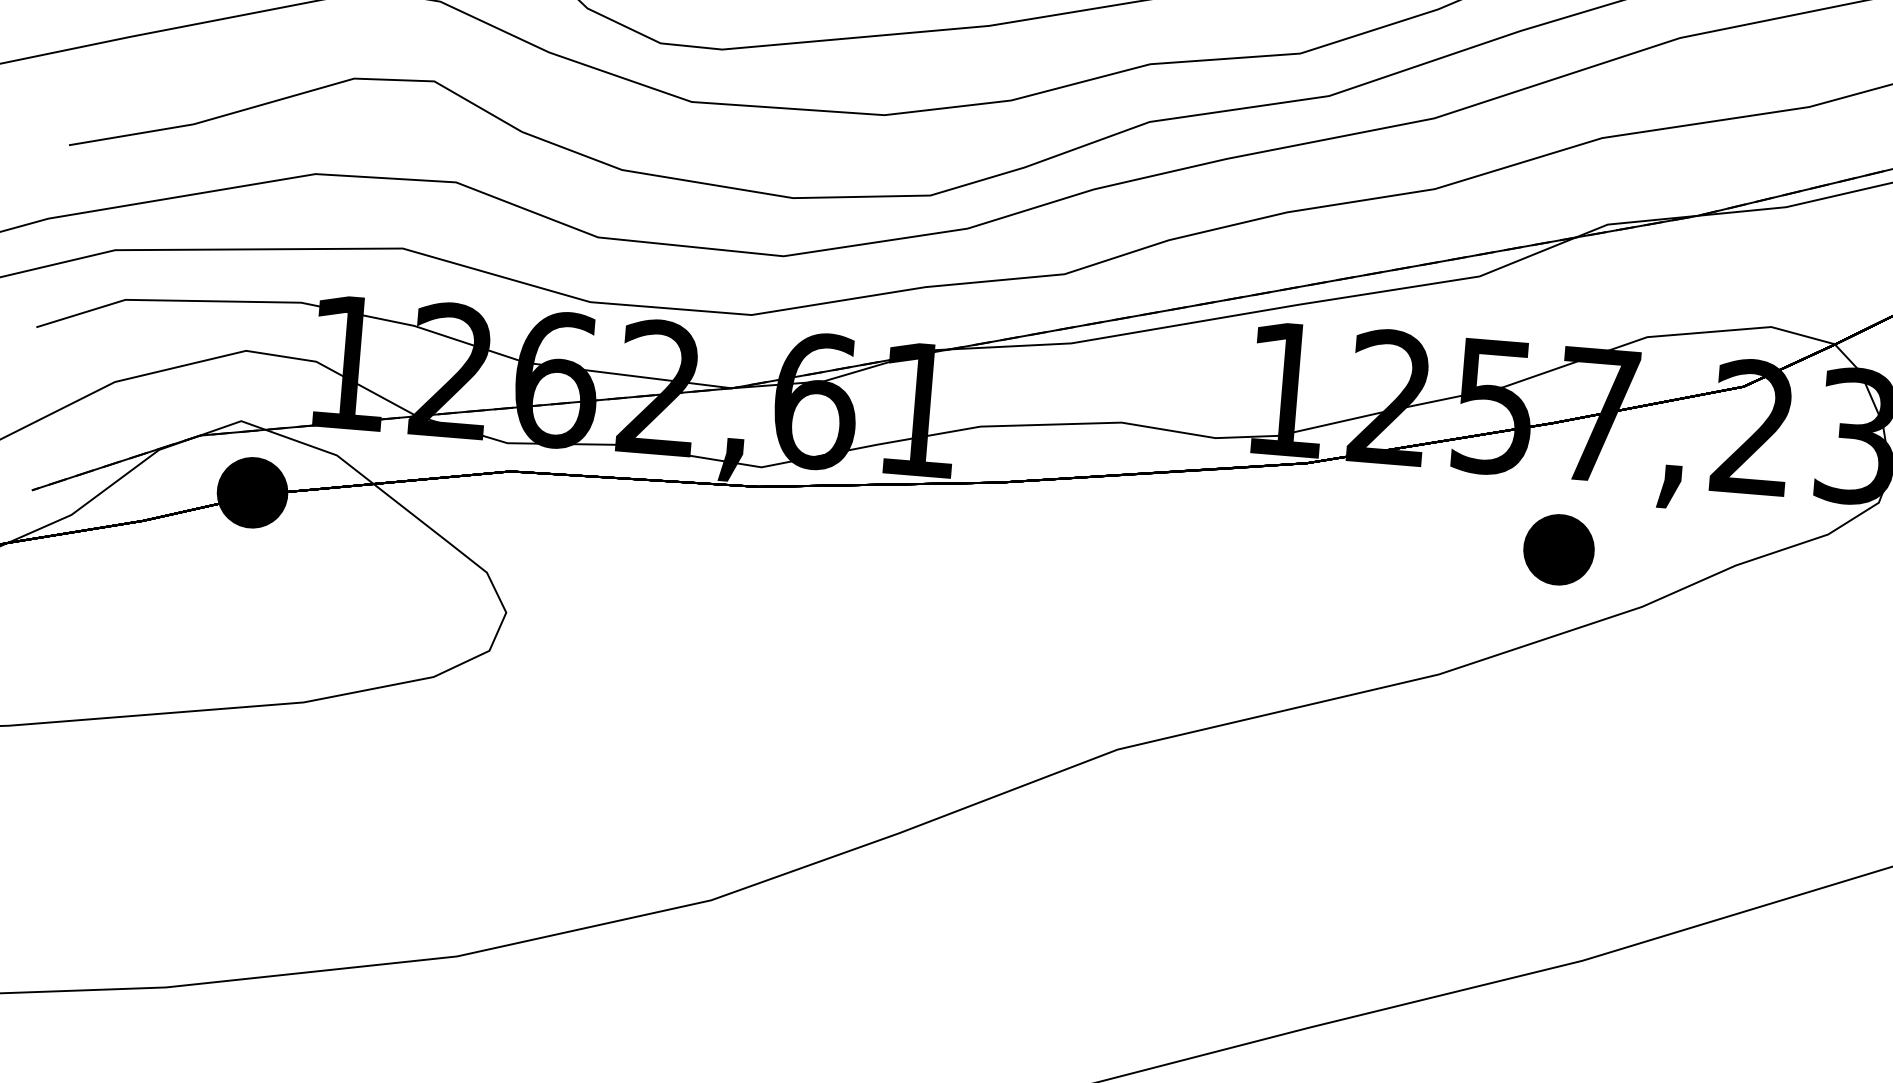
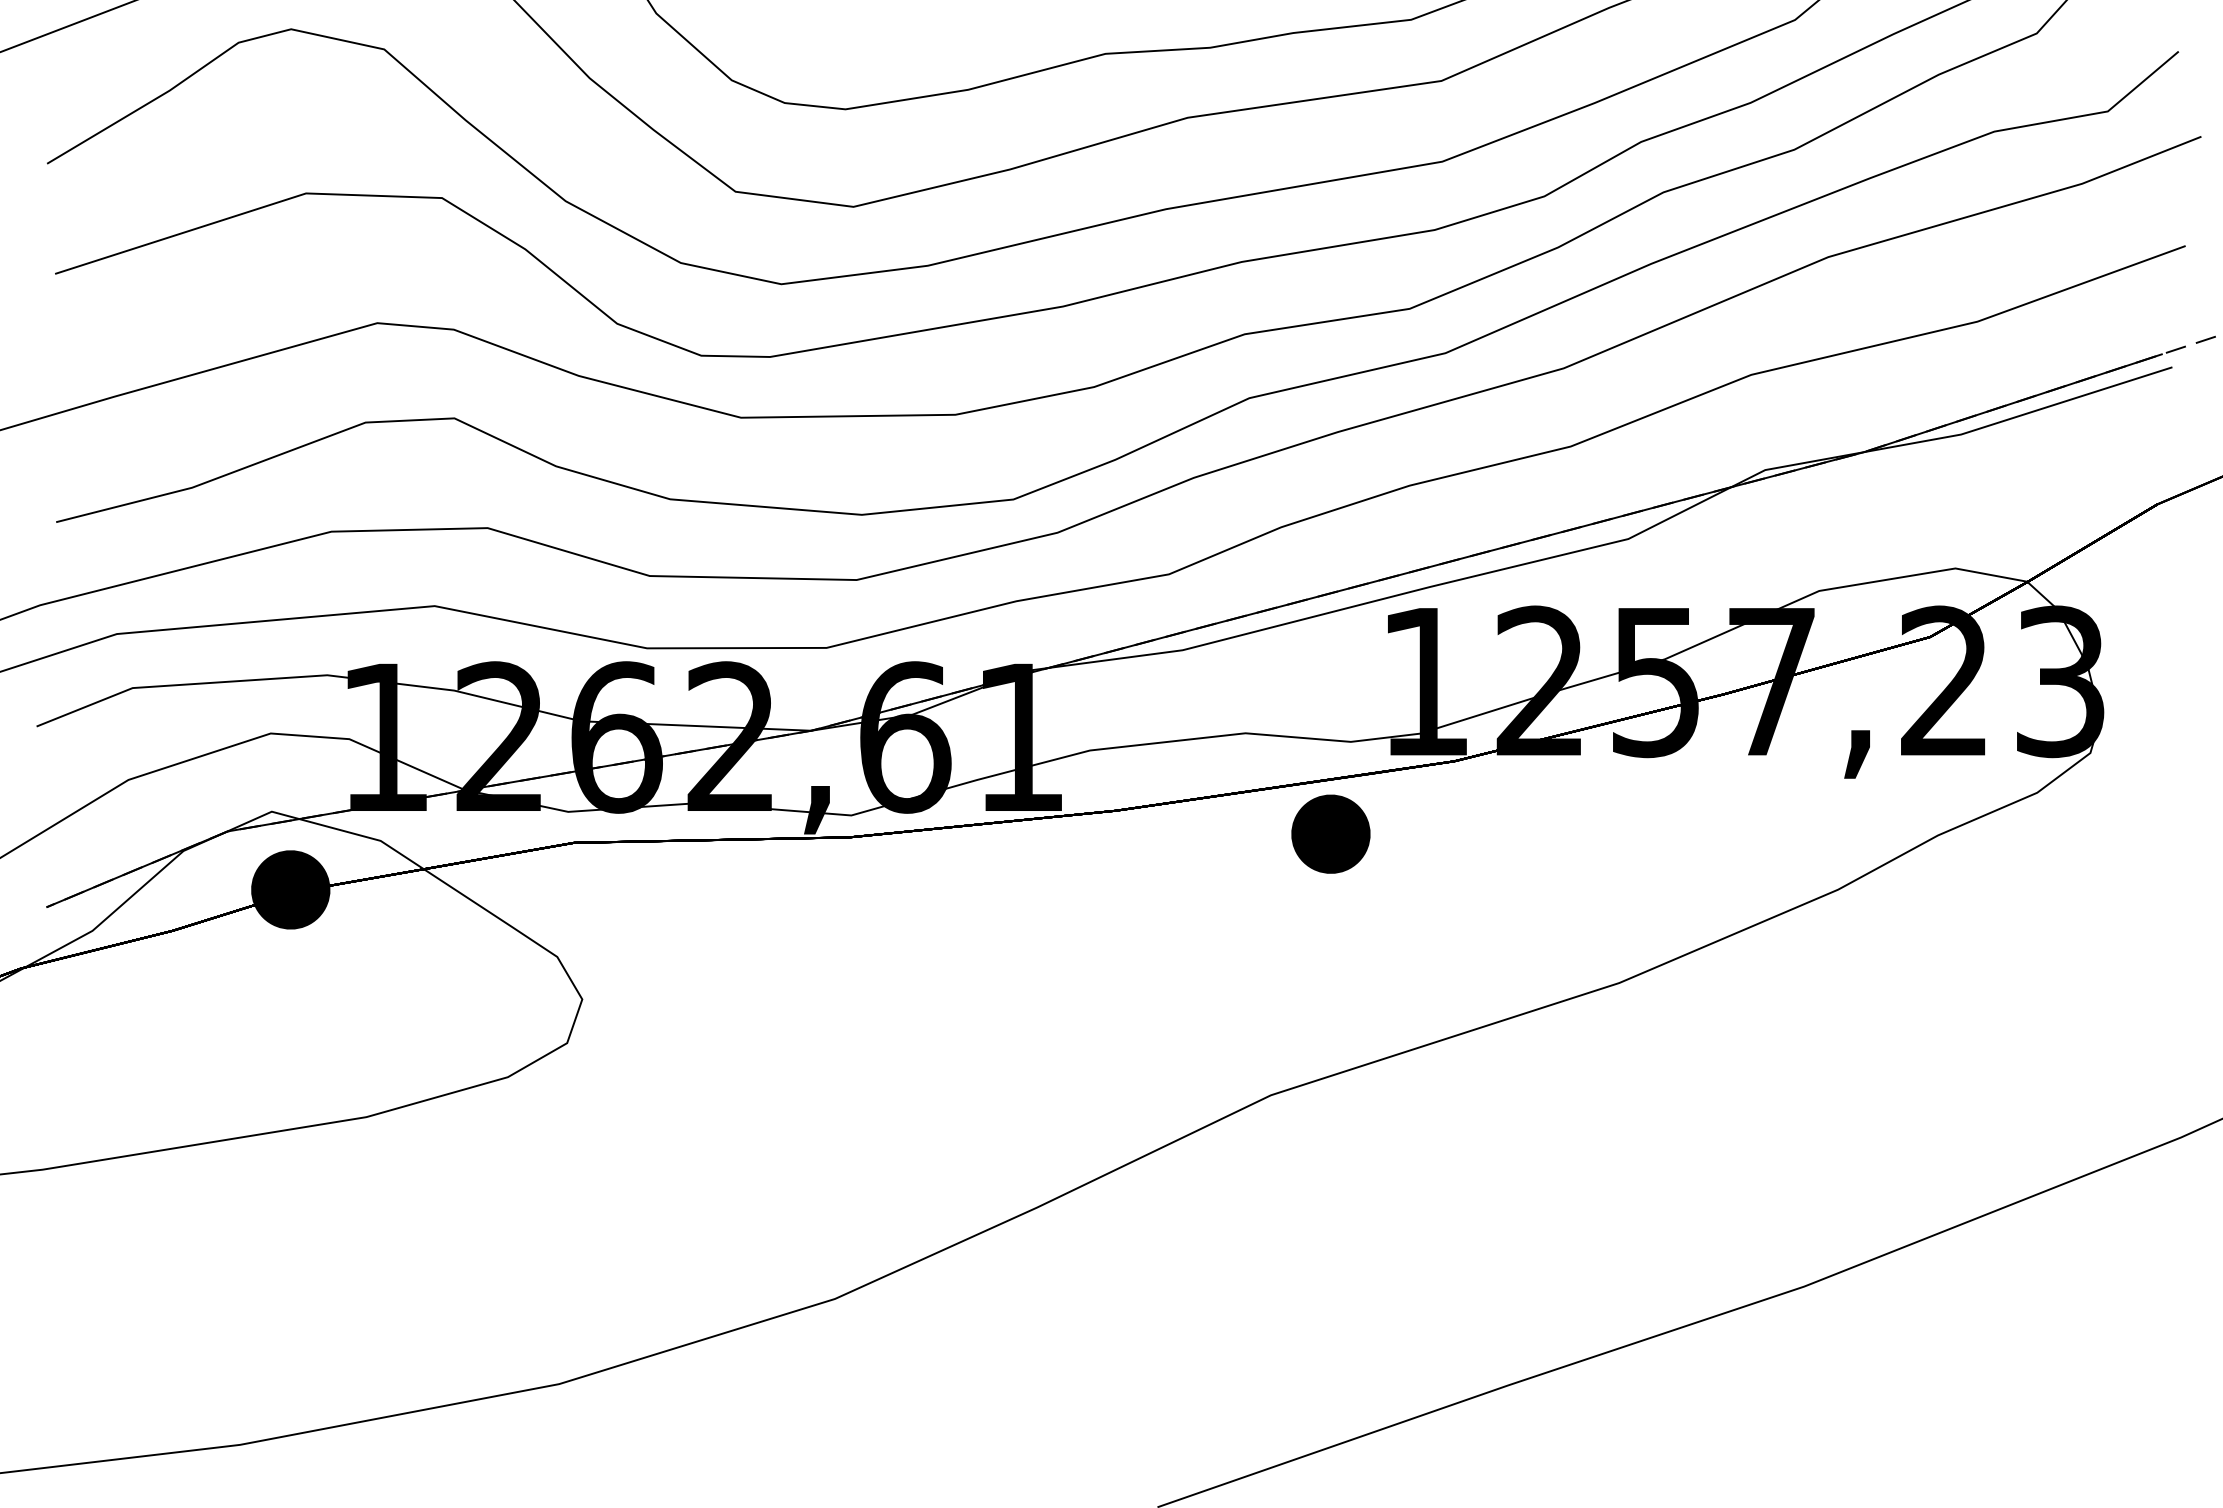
part: (1558, 549) -> (1330, 833), moved

